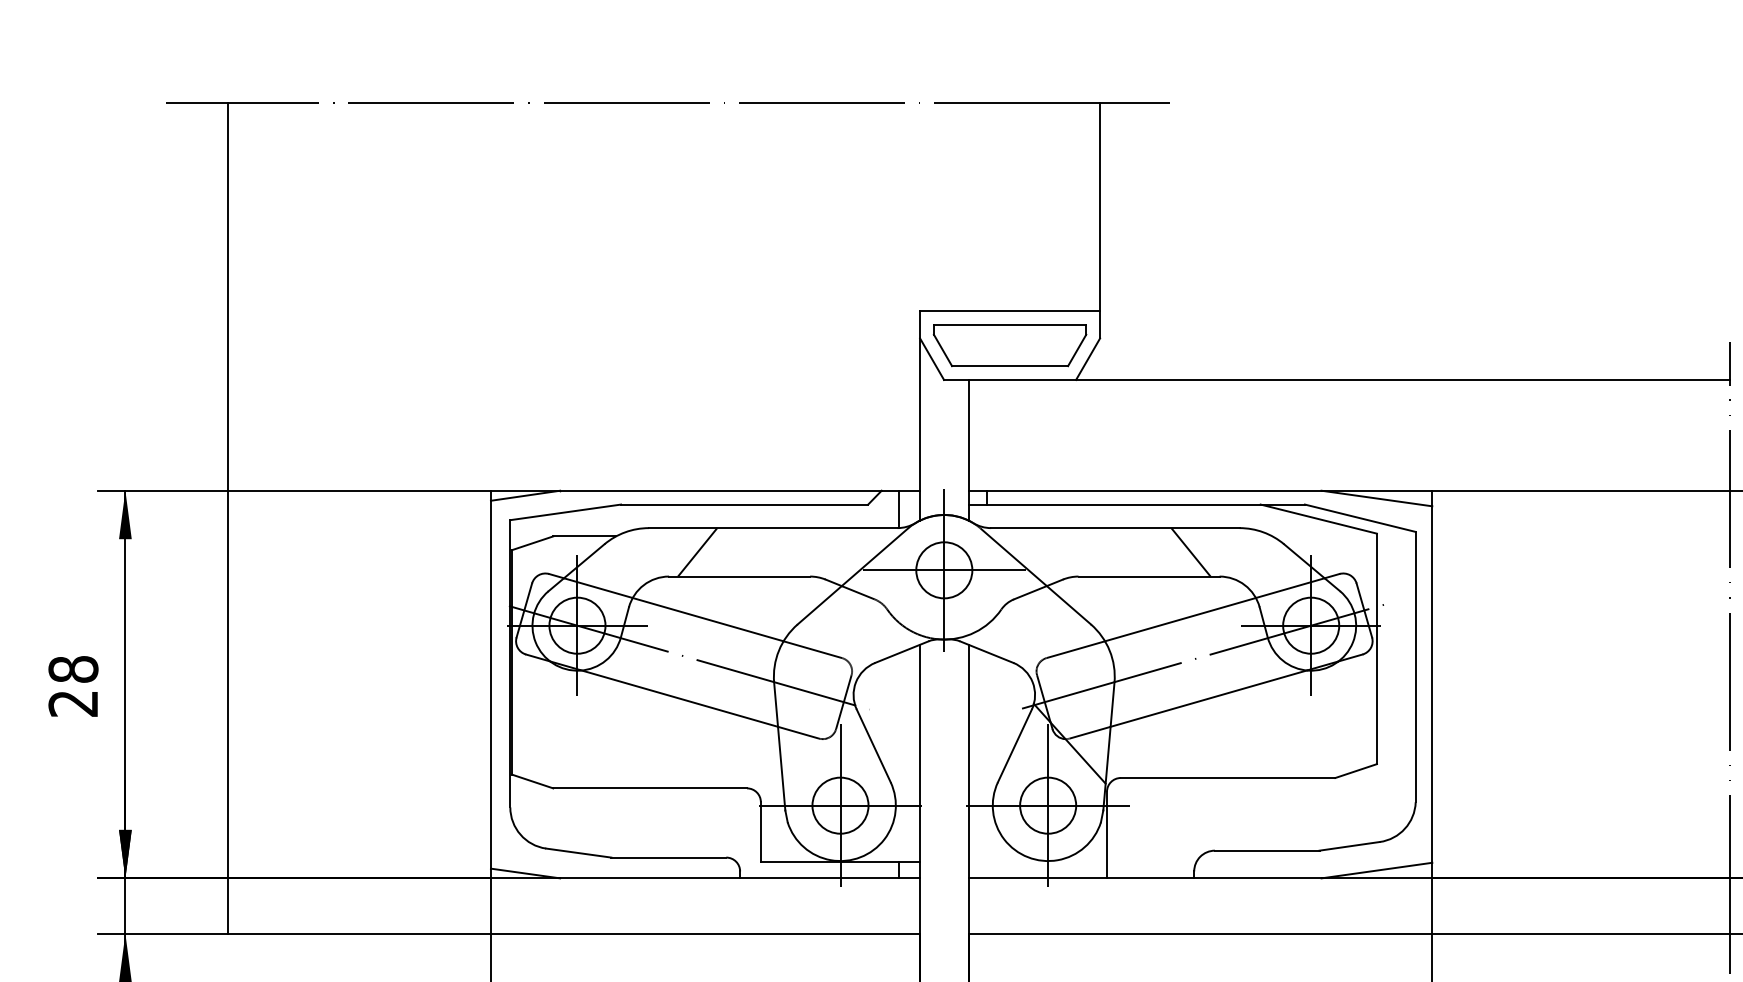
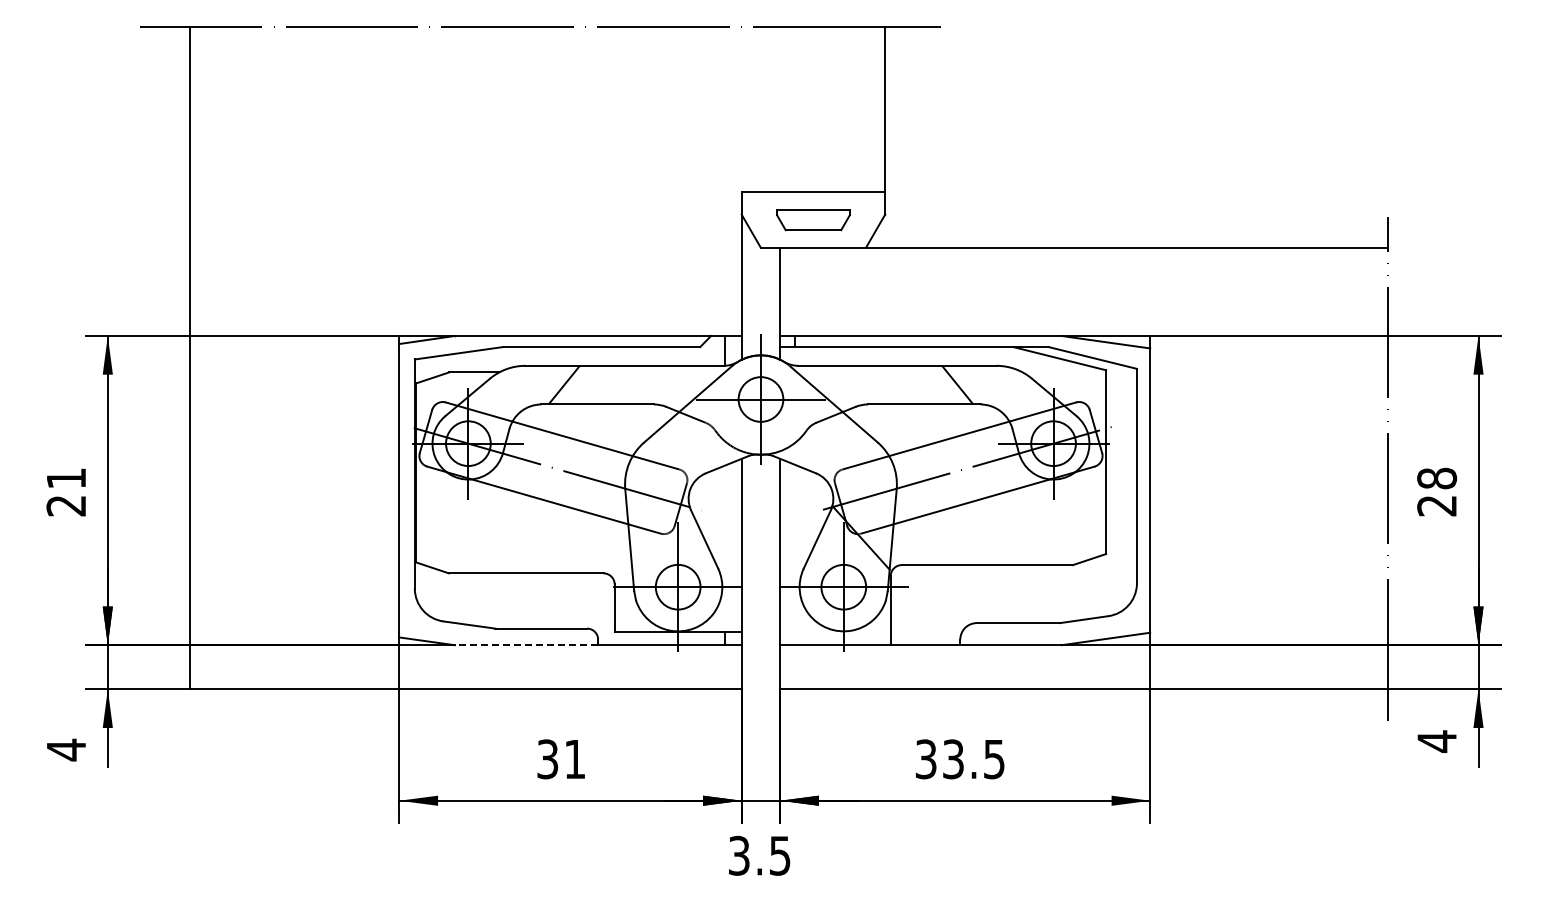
part: (1010, 345) -> (813, 220), size x0.6
text: (73, 669) -> (66, 478), 28 -> 21
line: (650, 878) -> (526, 645), solid -> dashed

